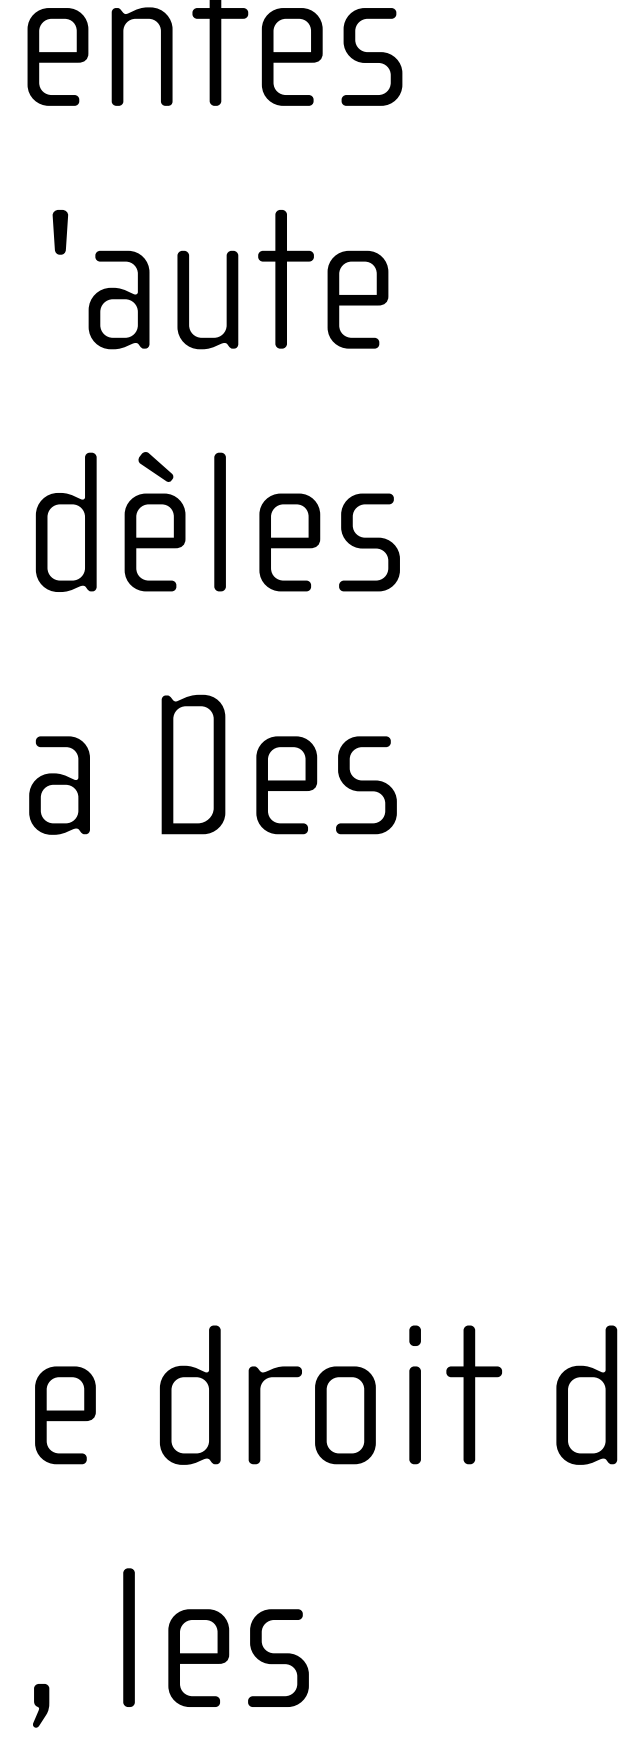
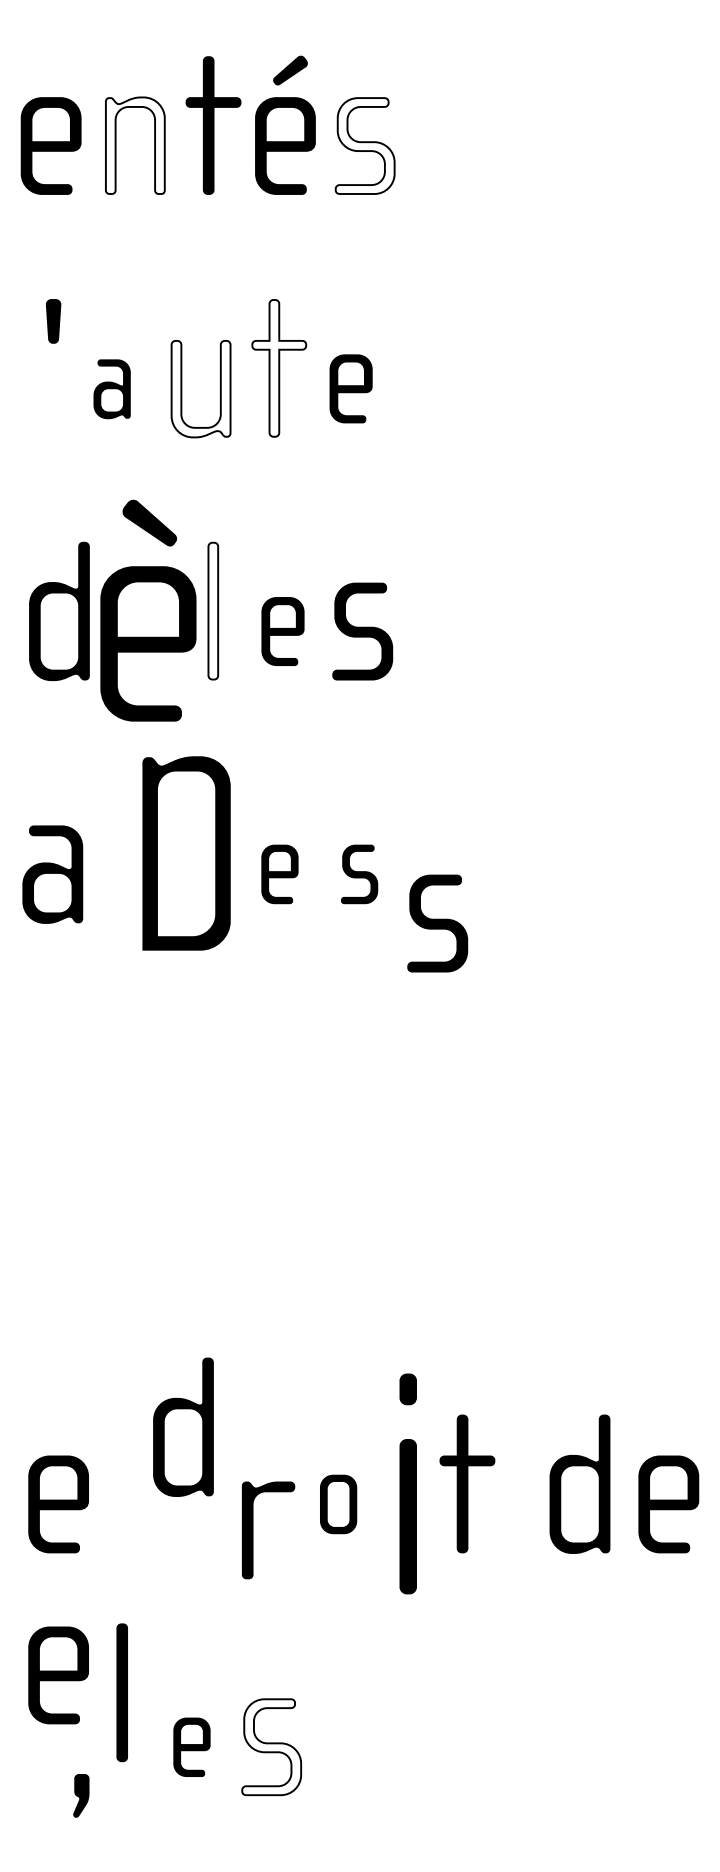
fill: (141, 56) -> (134, 145), removed
fill: (371, 57) -> (364, 146), removed
fill: (286, 278) -> (279, 367), removed
fill: (207, 299) -> (200, 388), removed
part: (357, 299) -> (350, 388), size x0.7
part: (118, 300) -> (111, 389), size x0.6
part: (154, 521) -> (147, 610), size x1.6
fill: (220, 521) -> (213, 610), removed
part: (289, 542) -> (282, 631), size x0.7
part: (193, 764) -> (186, 853), size x1.4
part: (286, 785) -> (279, 874), size x0.6
part: (366, 785) -> (359, 874), size x0.6
part: (444, 834) -> (437, 923), added
part: (190, 1394) -> (183, 1426), moved
part: (415, 1394) -> (408, 1483), size x1.6
part: (260, 1415) -> (253, 1530), moved
part: (345, 1415) -> (338, 1504), size x0.6
part: (65, 1586) -> (58, 1675), added
part: (128, 1637) -> (121, 1692), moved
part: (198, 1658) -> (191, 1747), size x0.6
fill: (278, 1658) -> (271, 1747), removed
part: (41, 1705) -> (81, 1795), moved

